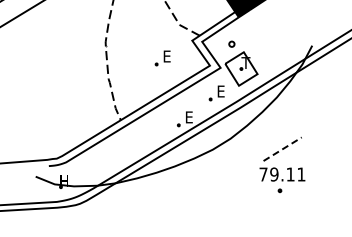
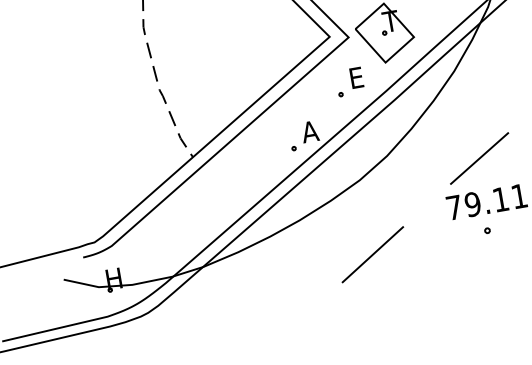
part: (162, 58) -> (246, 38), removed
text: (189, 117) -> (310, 131), E -> A
line: (283, 148) -> (480, 157), dashed -> solid
line: (212, 192) -> (372, 253), added

